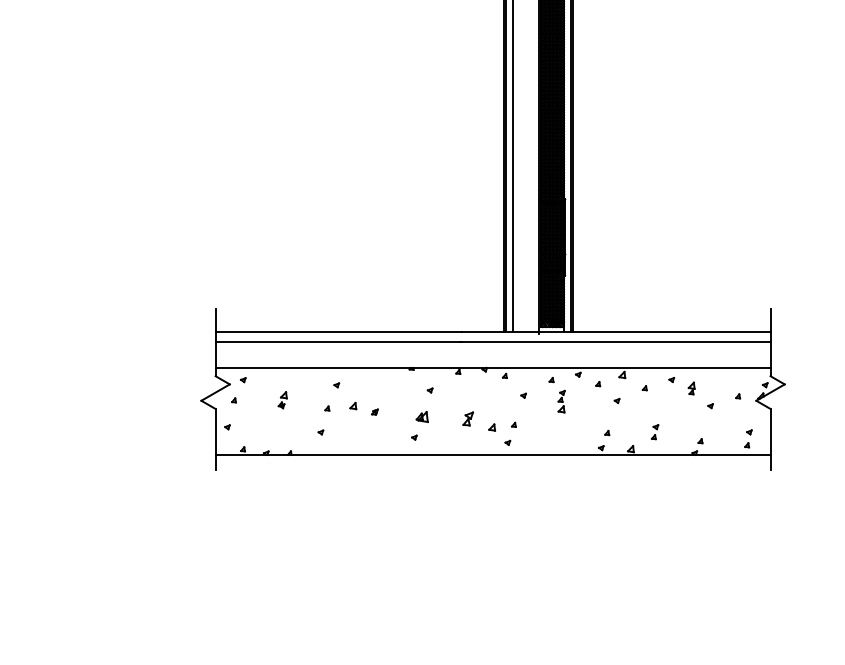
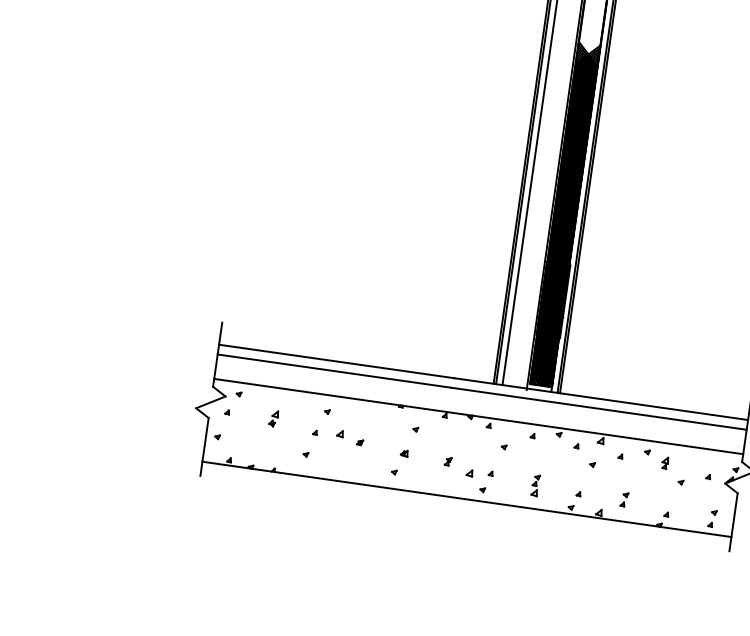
part: (561, 401) -> (535, 485), moved
part: (421, 416) -> (403, 453), size x0.62
part: (468, 418) -> (448, 461), size x0.62

